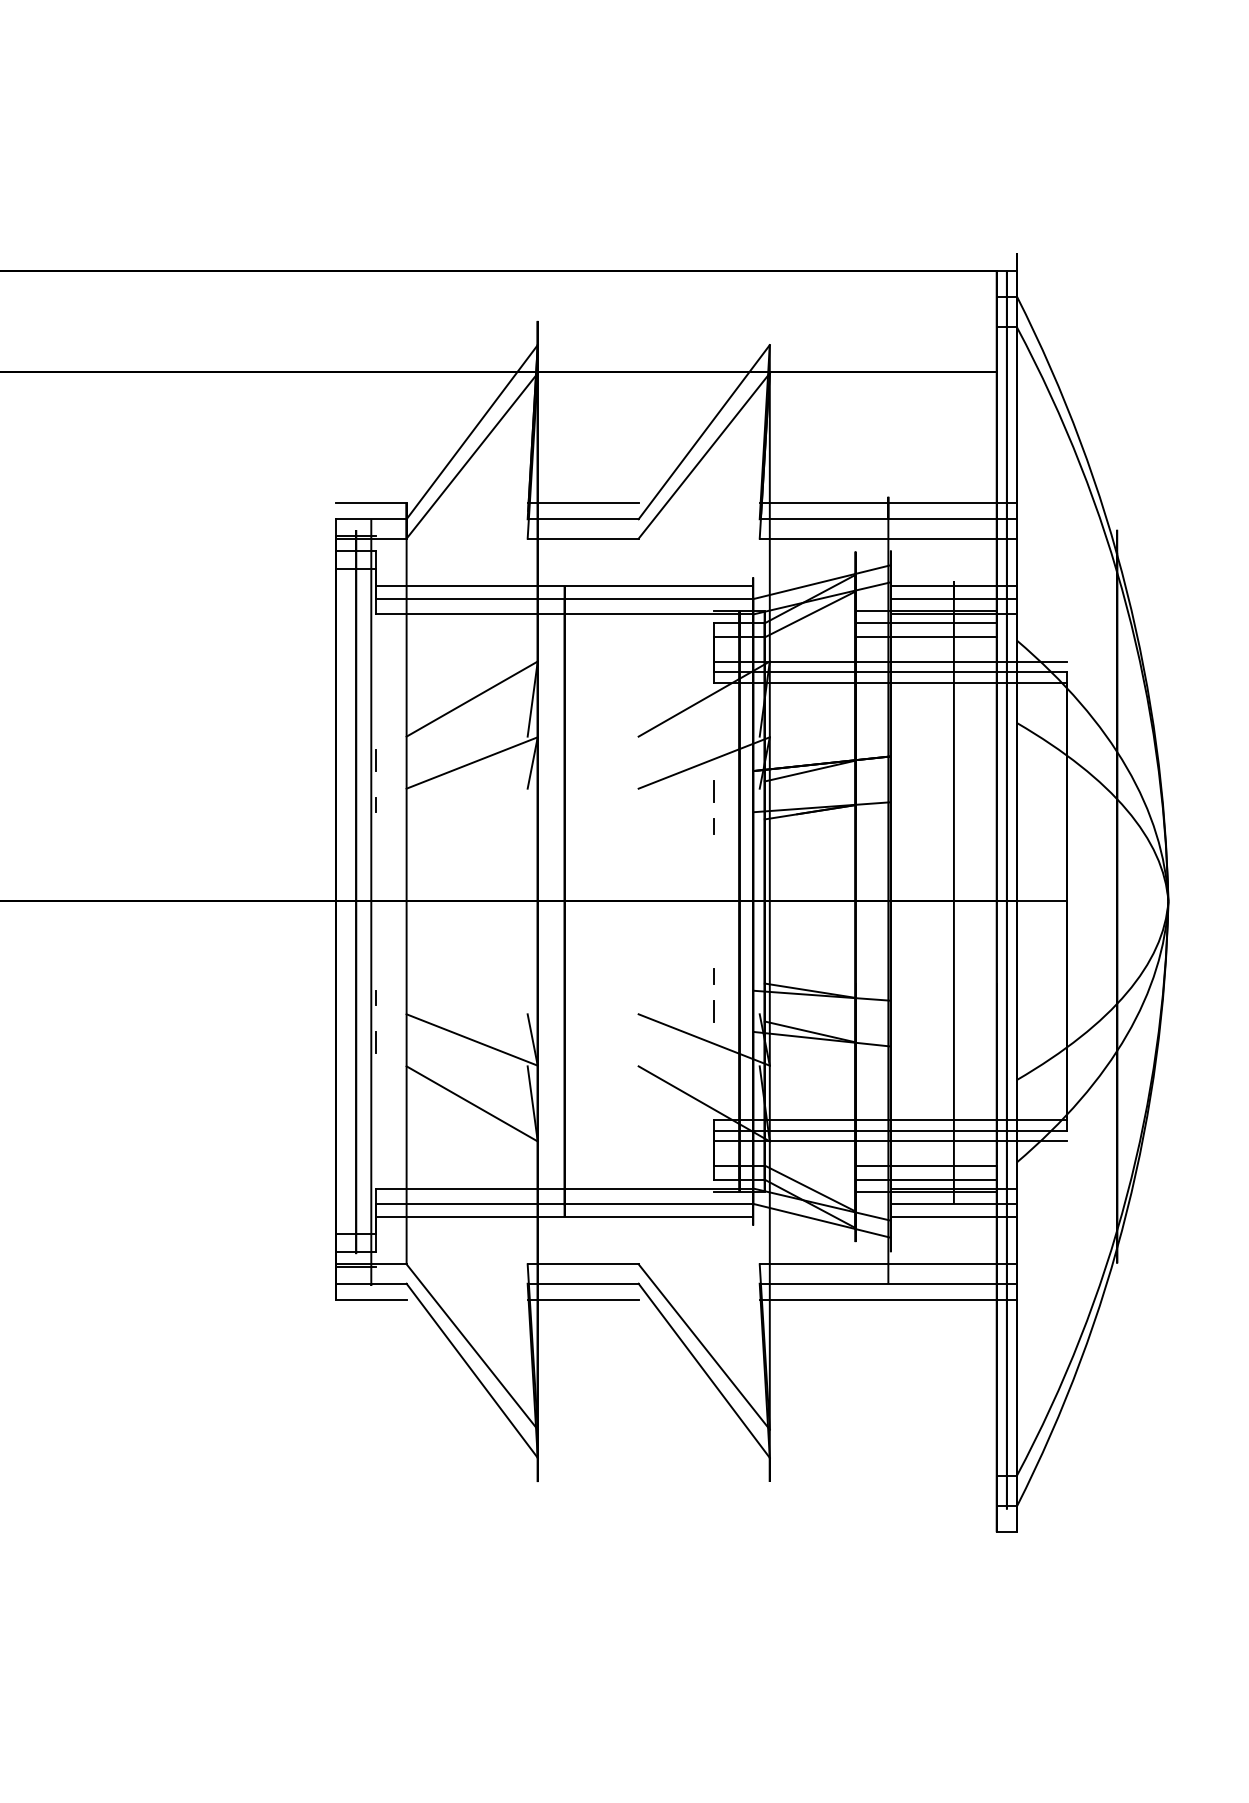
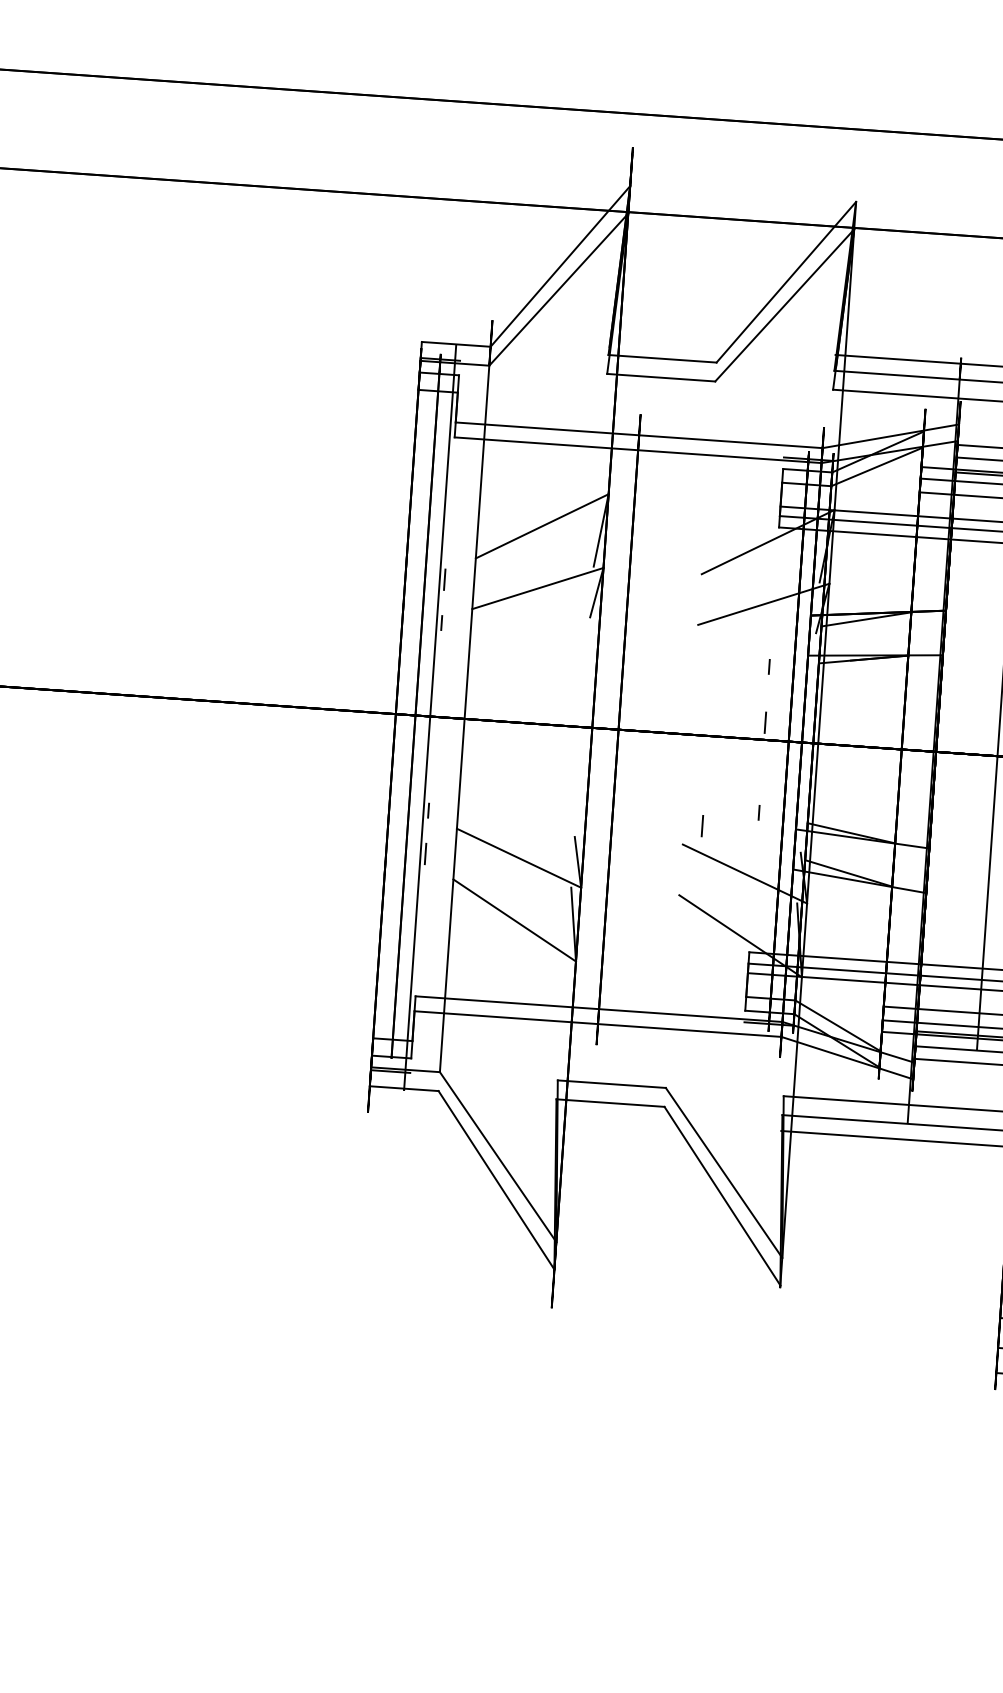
line: (370, 502) -> (456, 327), removed
line: (582, 502) -> (663, 342), removed
line: (564, 586) -> (639, 422), removed
line: (713, 791) -> (764, 722), moved
line: (713, 1011) -> (701, 826), moved
line: (564, 1216) -> (596, 1036), removed
line: (370, 1300) -> (402, 1104), removed
line: (582, 1300) -> (608, 1119), removed

